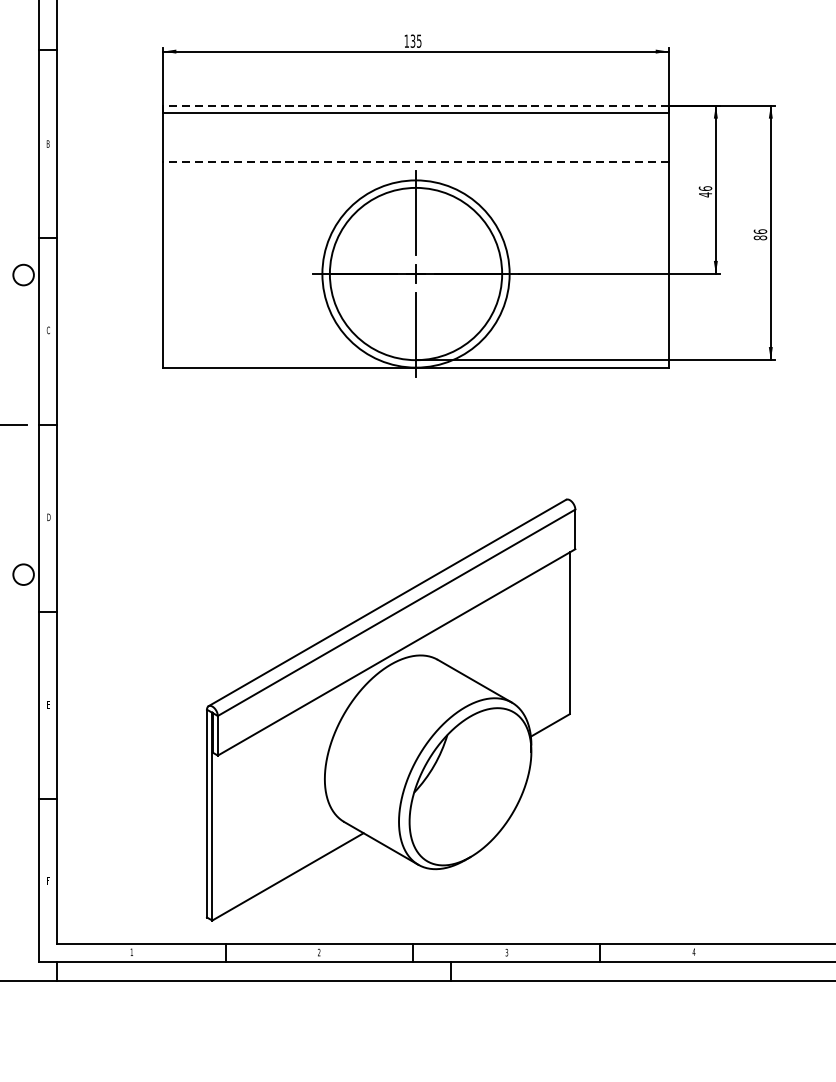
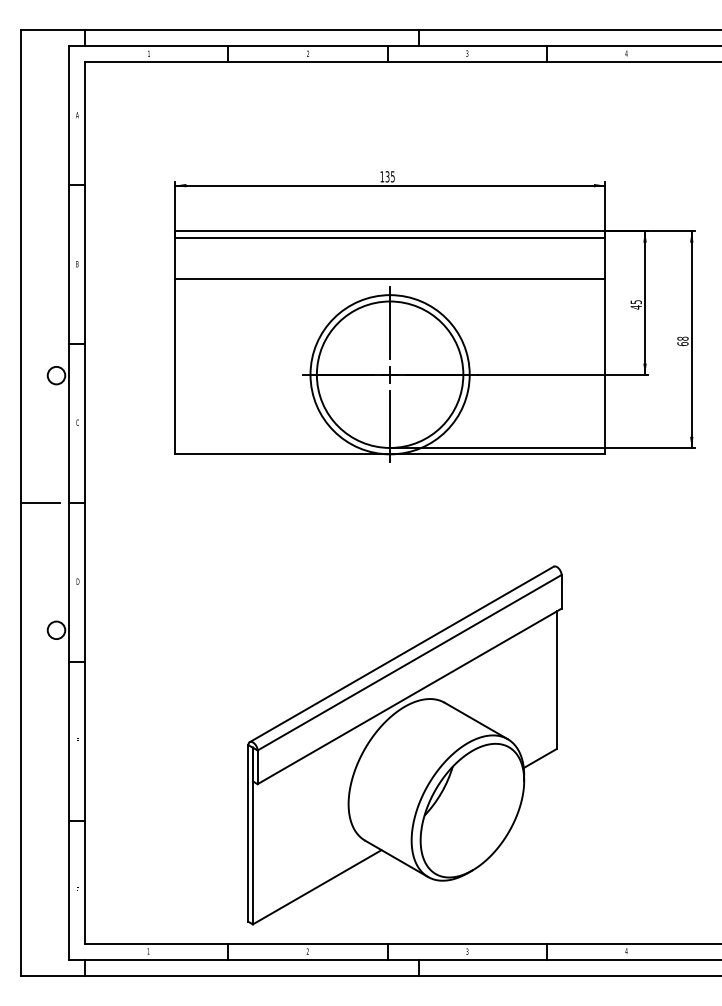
line: (416, 105) -> (390, 231), dashed -> solid
line: (416, 162) -> (390, 279), dashed -> solid
text: (704, 189) -> (635, 302), 46 -> 45
text: (759, 234) -> (682, 341), 86 -> 68
part: (390, 710) -> (404, 745), moved

